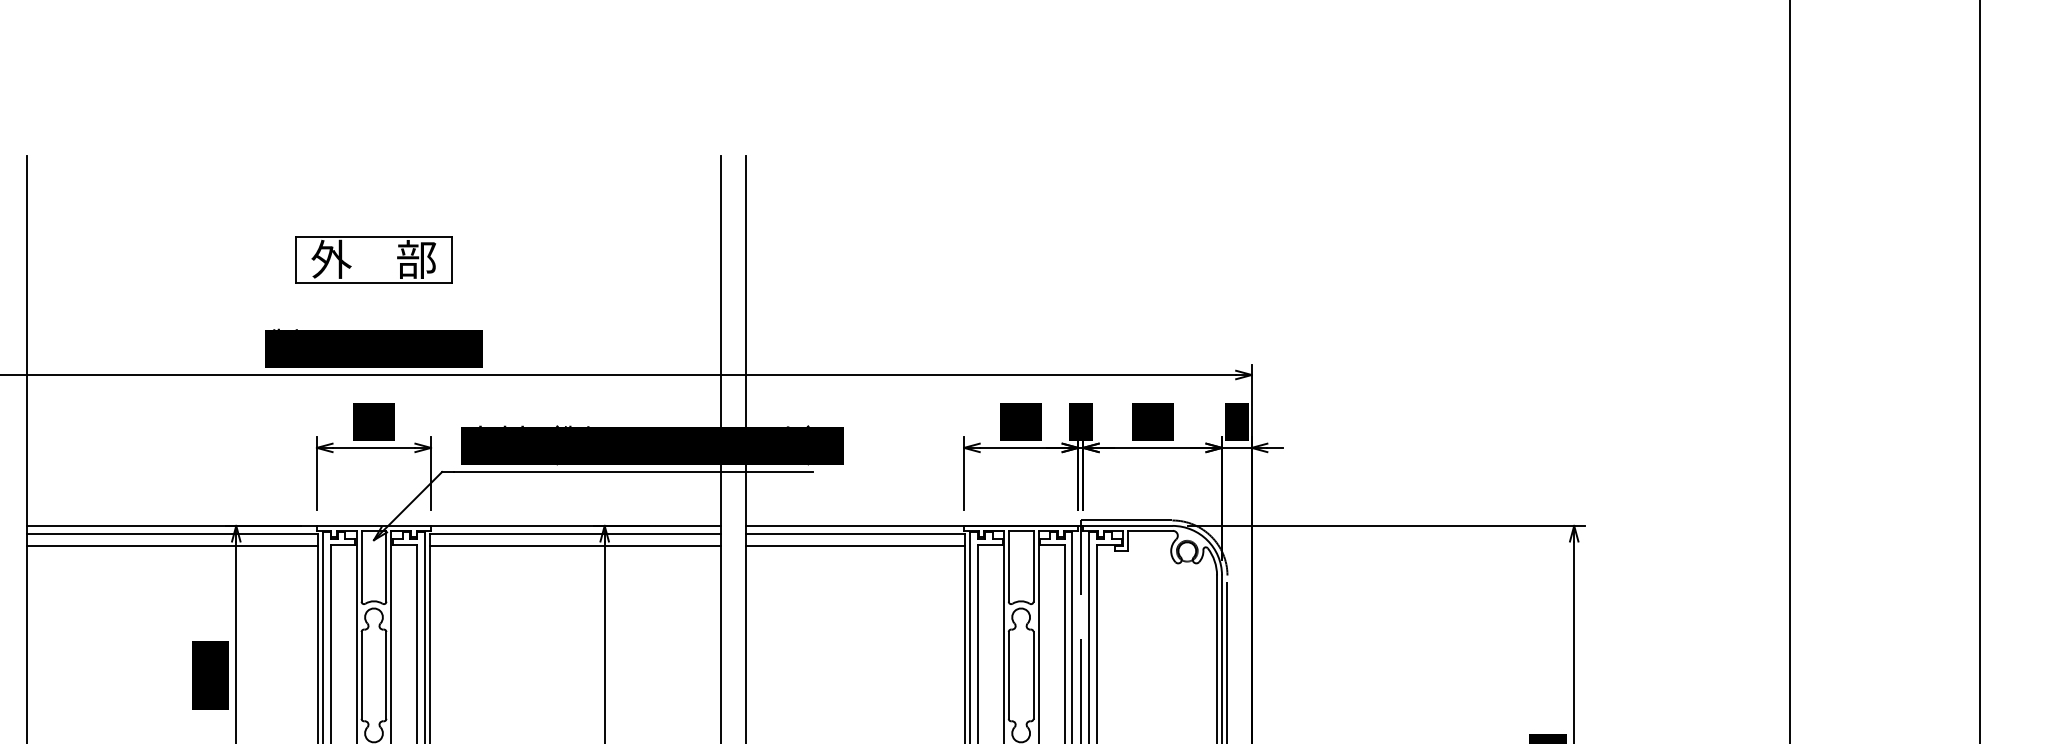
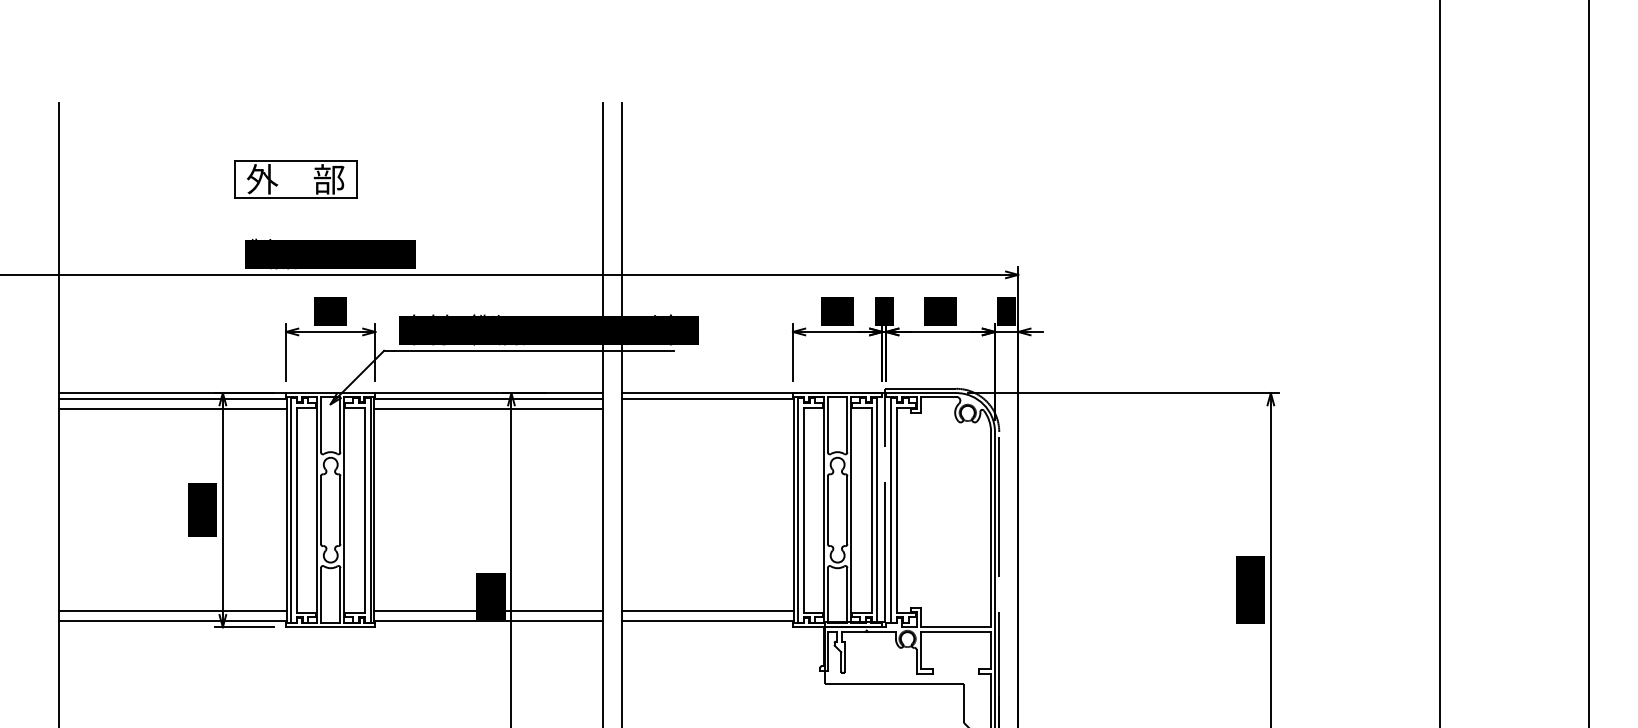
part: (373, 259) -> (295, 179), moved
line: (854, 546) -> (707, 409), removed

